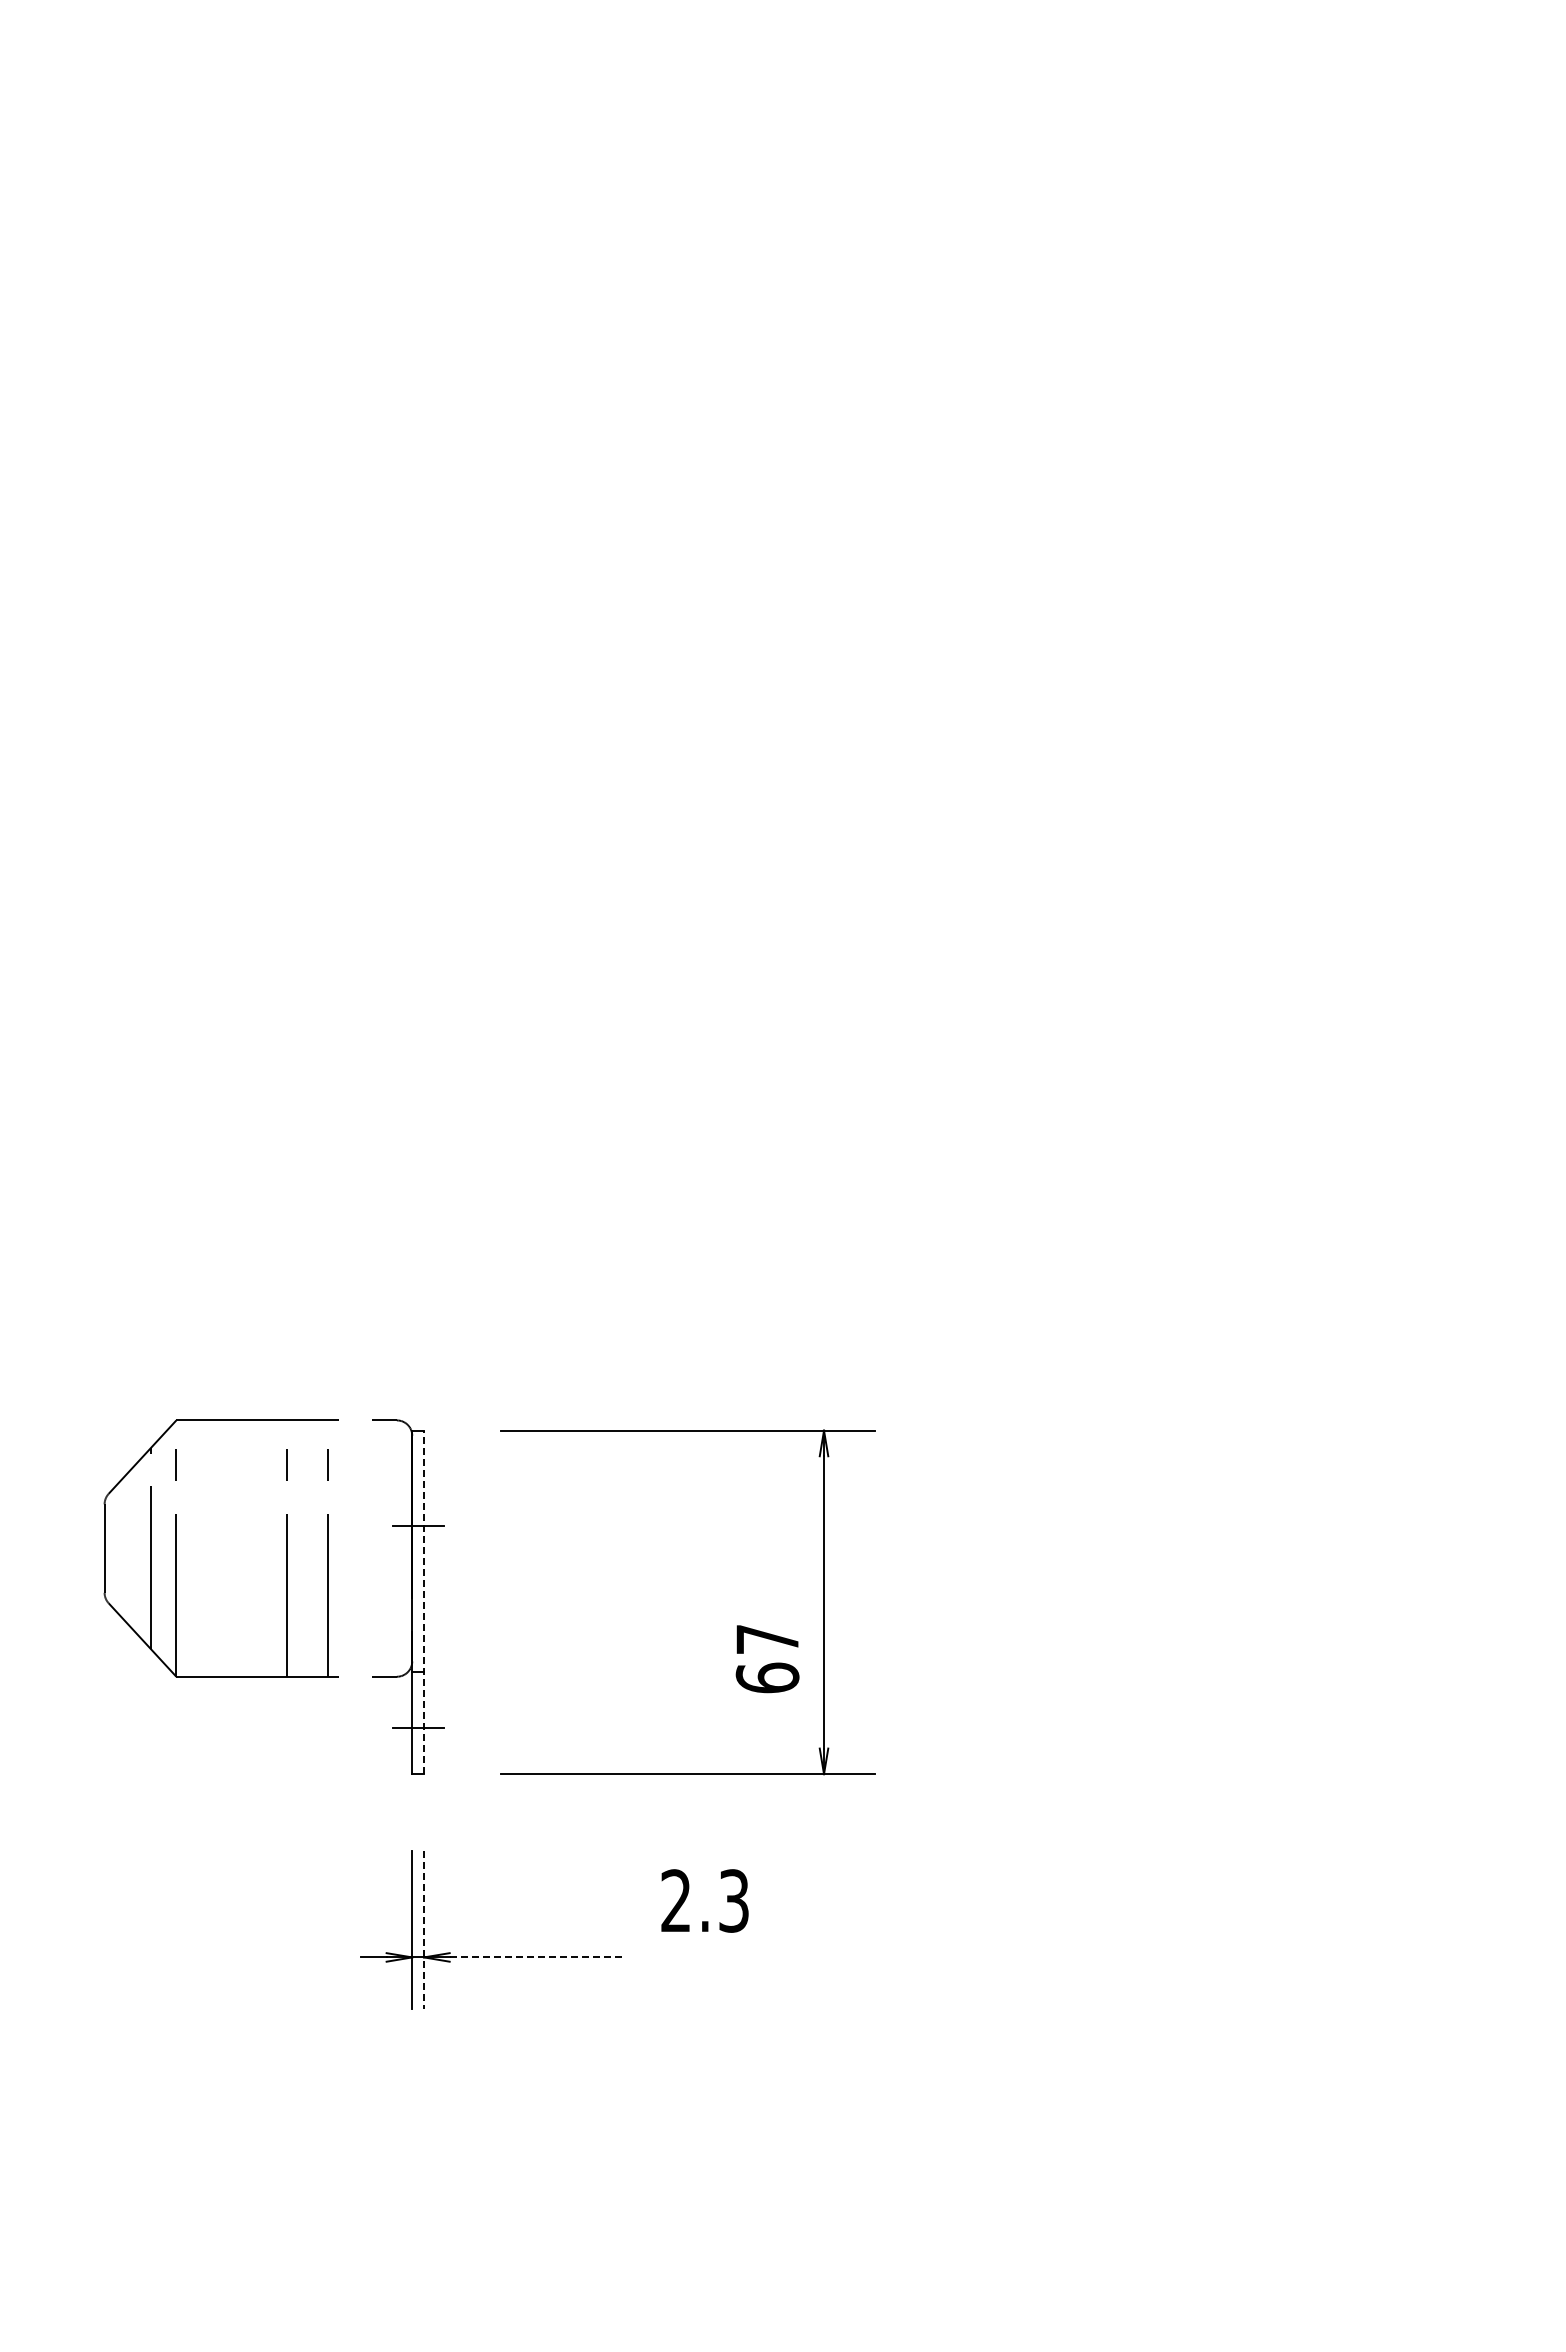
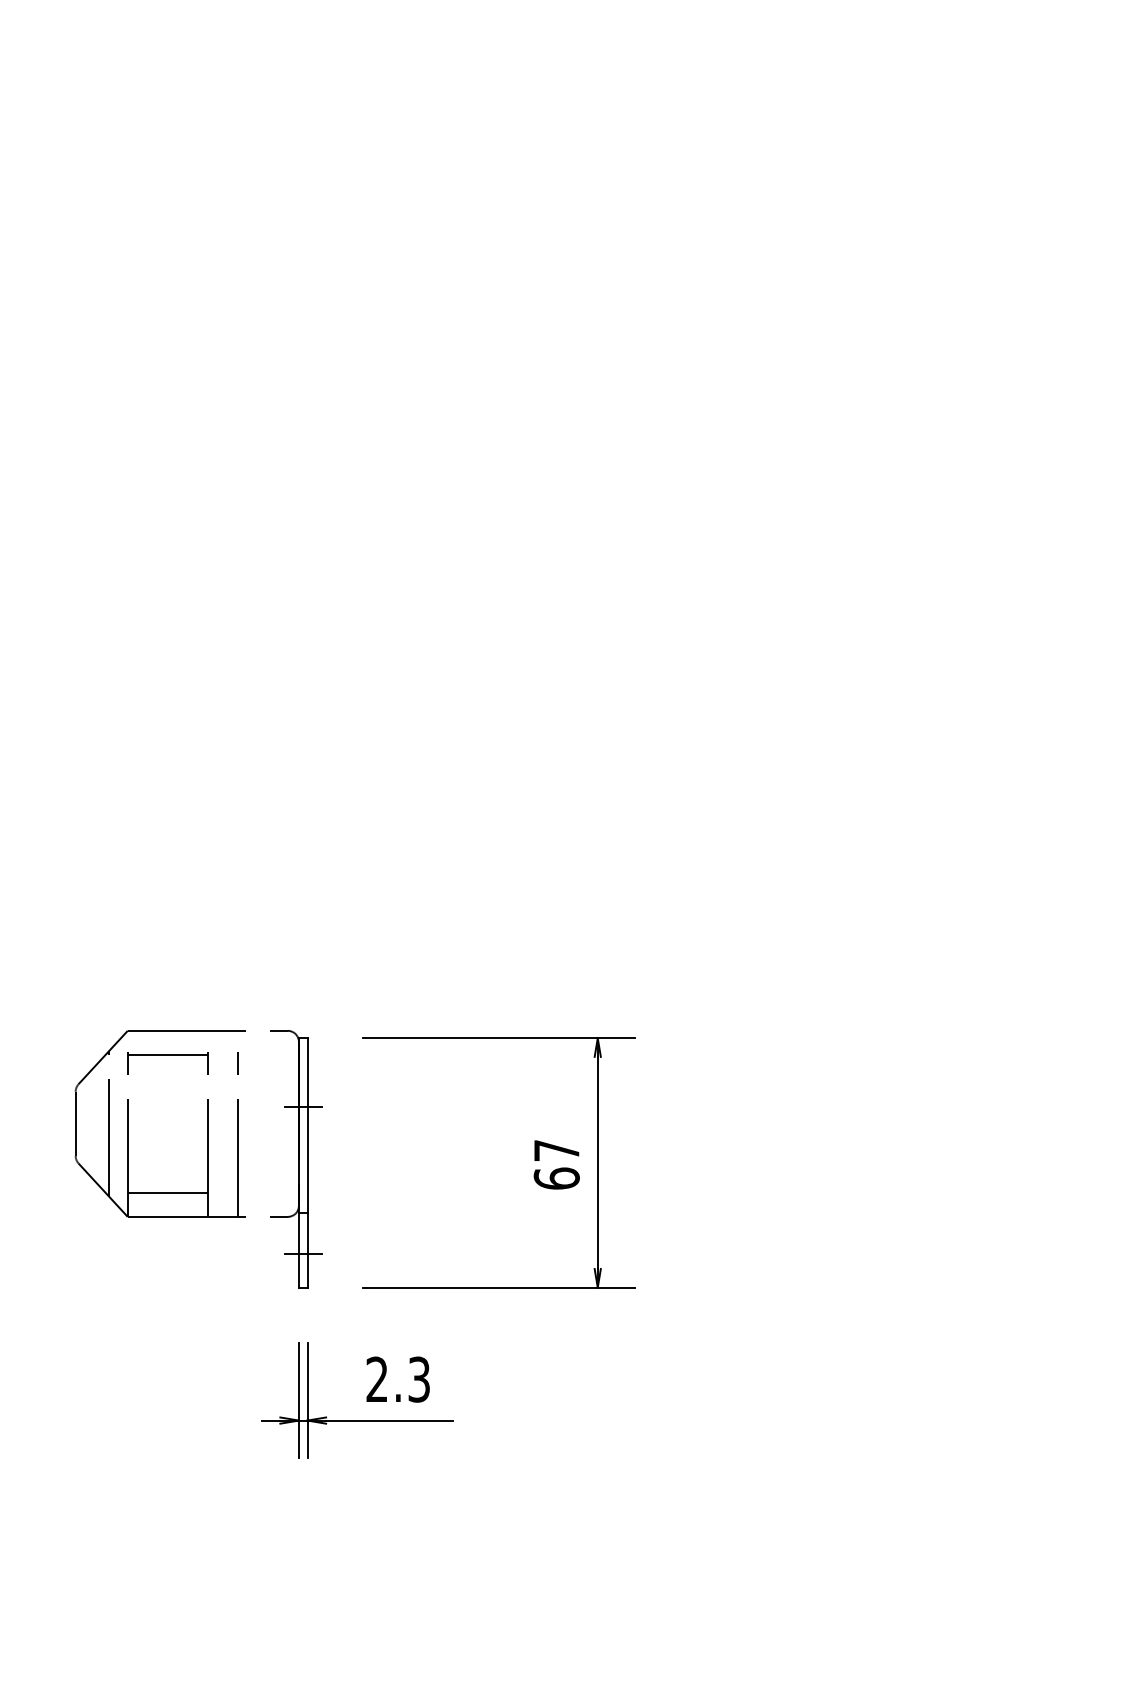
line: (231, 1453) -> (167, 1054), added
line: (424, 1602) -> (307, 1163), dashed -> solid
line: (231, 1643) -> (167, 1192), added
text: (767, 1659) -> (556, 1165), moved
text: (704, 1900) -> (397, 1379), moved
line: (424, 1929) -> (307, 1400), dashed -> solid
line: (537, 1957) -> (389, 1420), dashed -> solid

